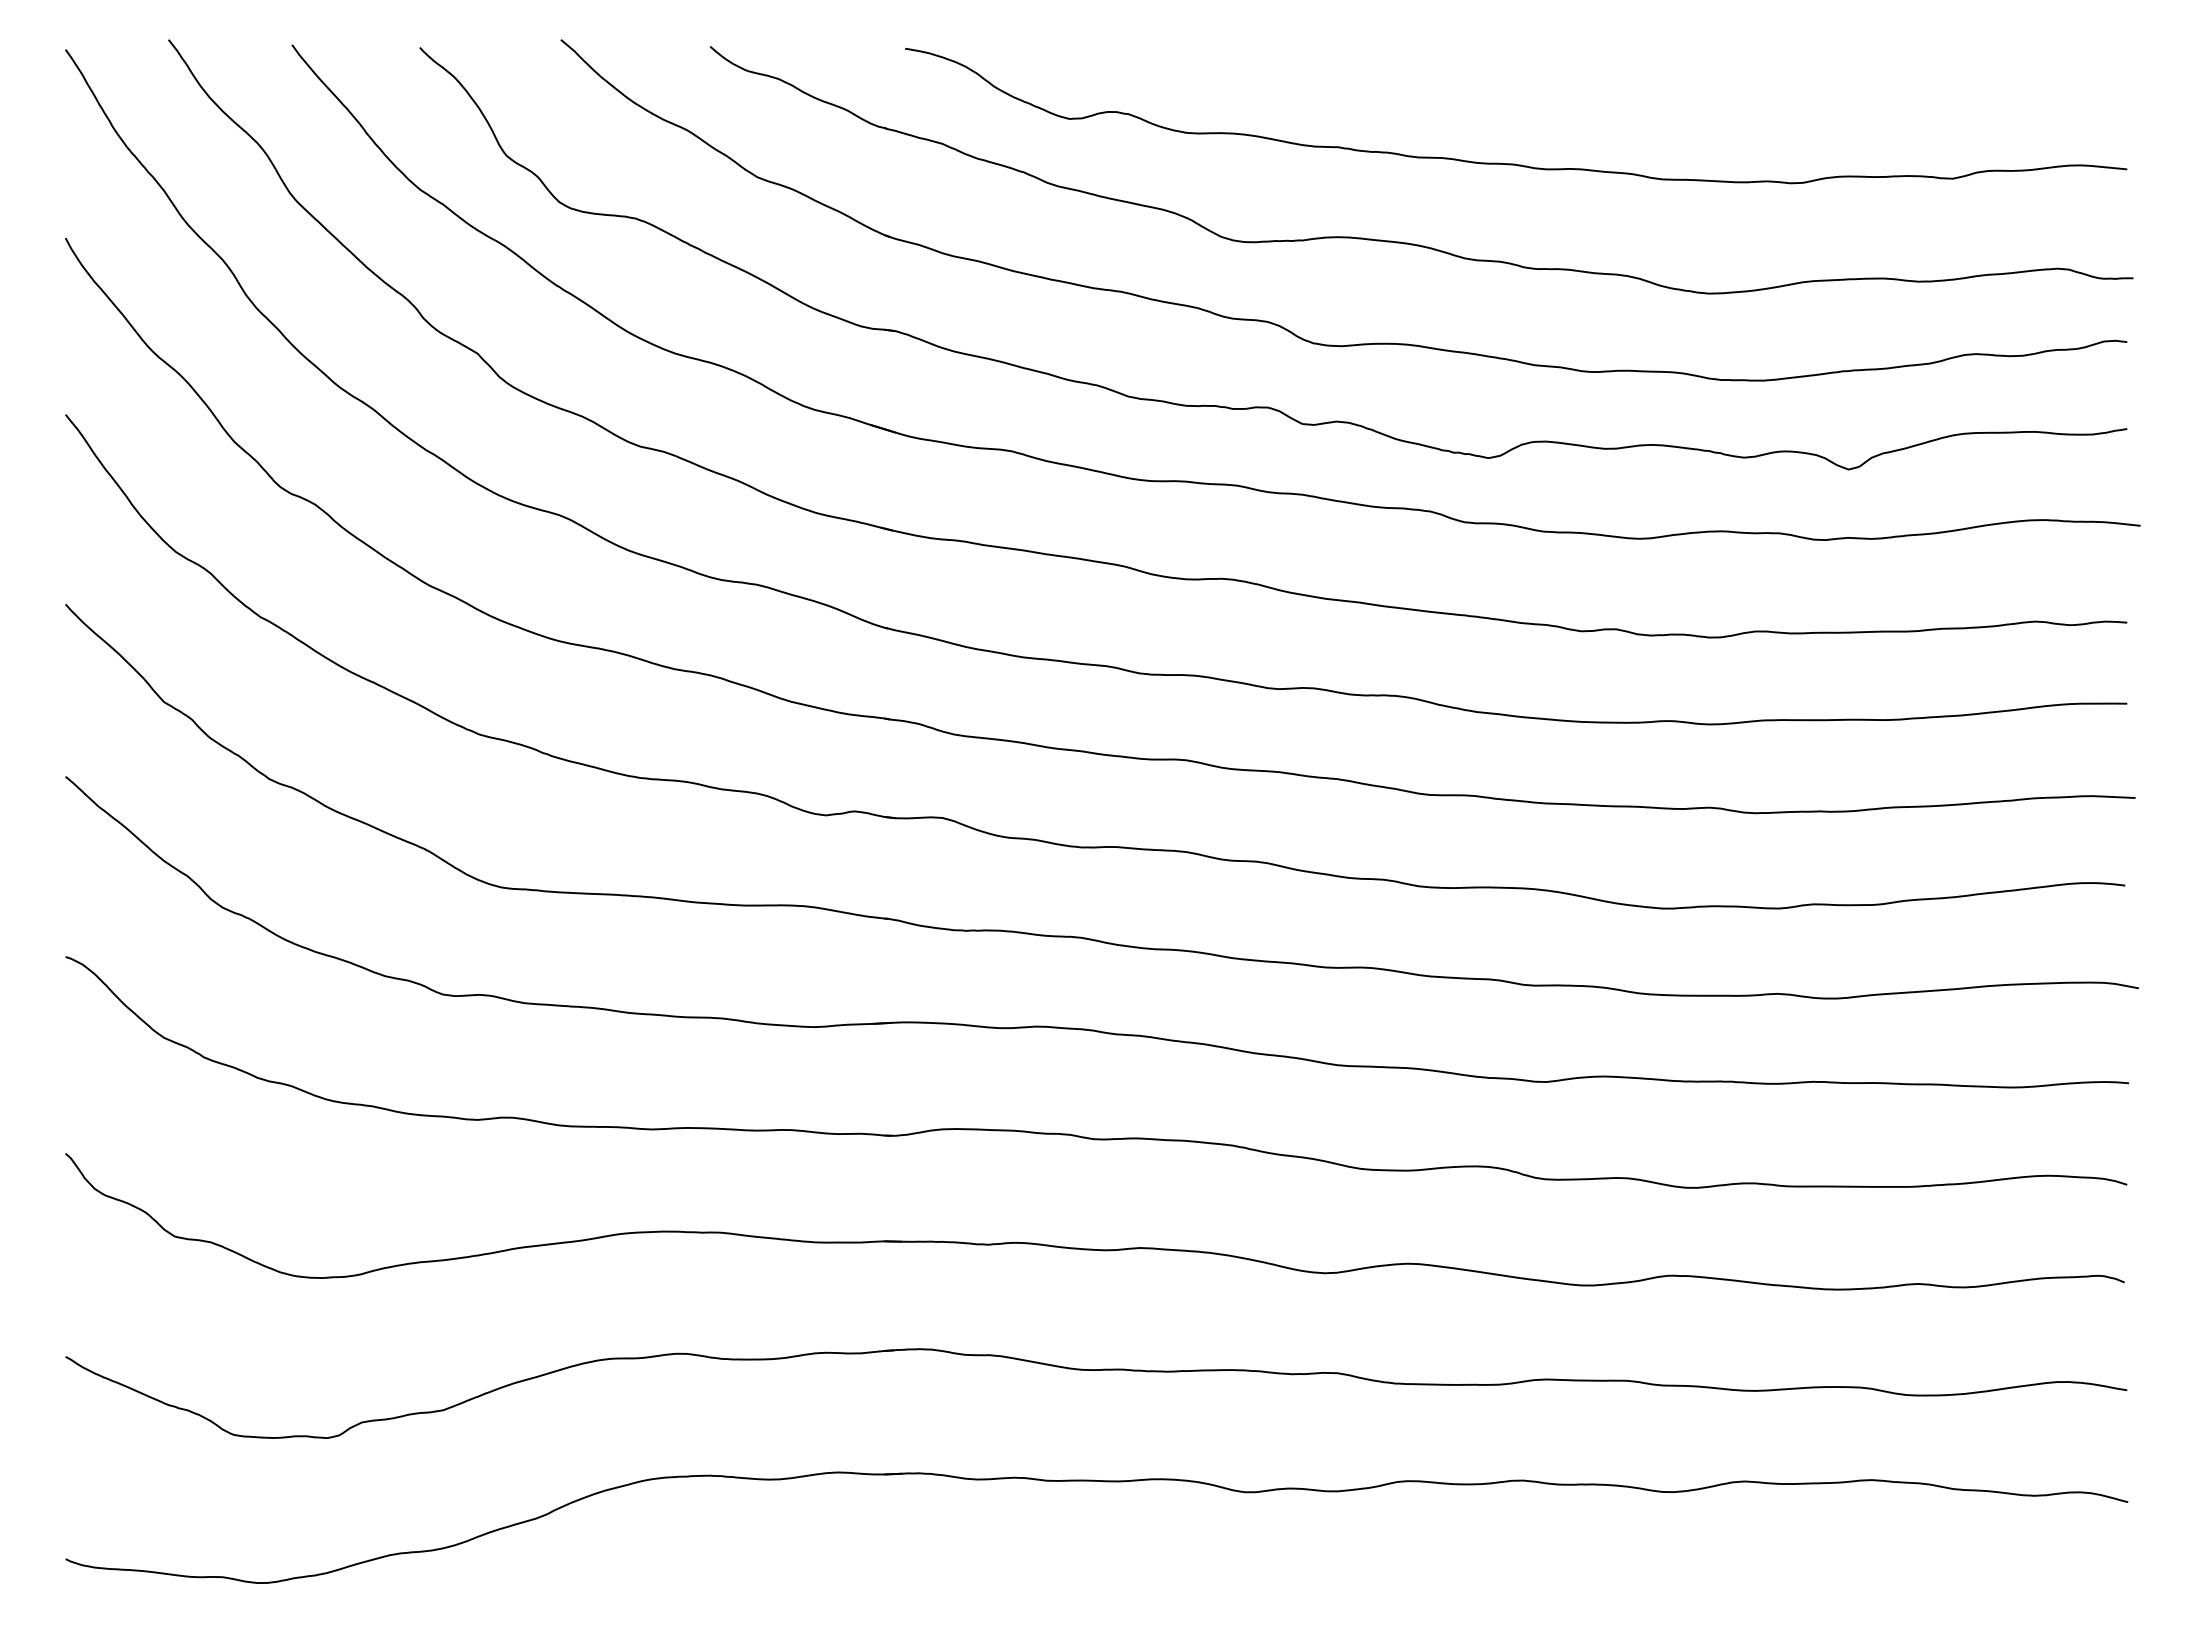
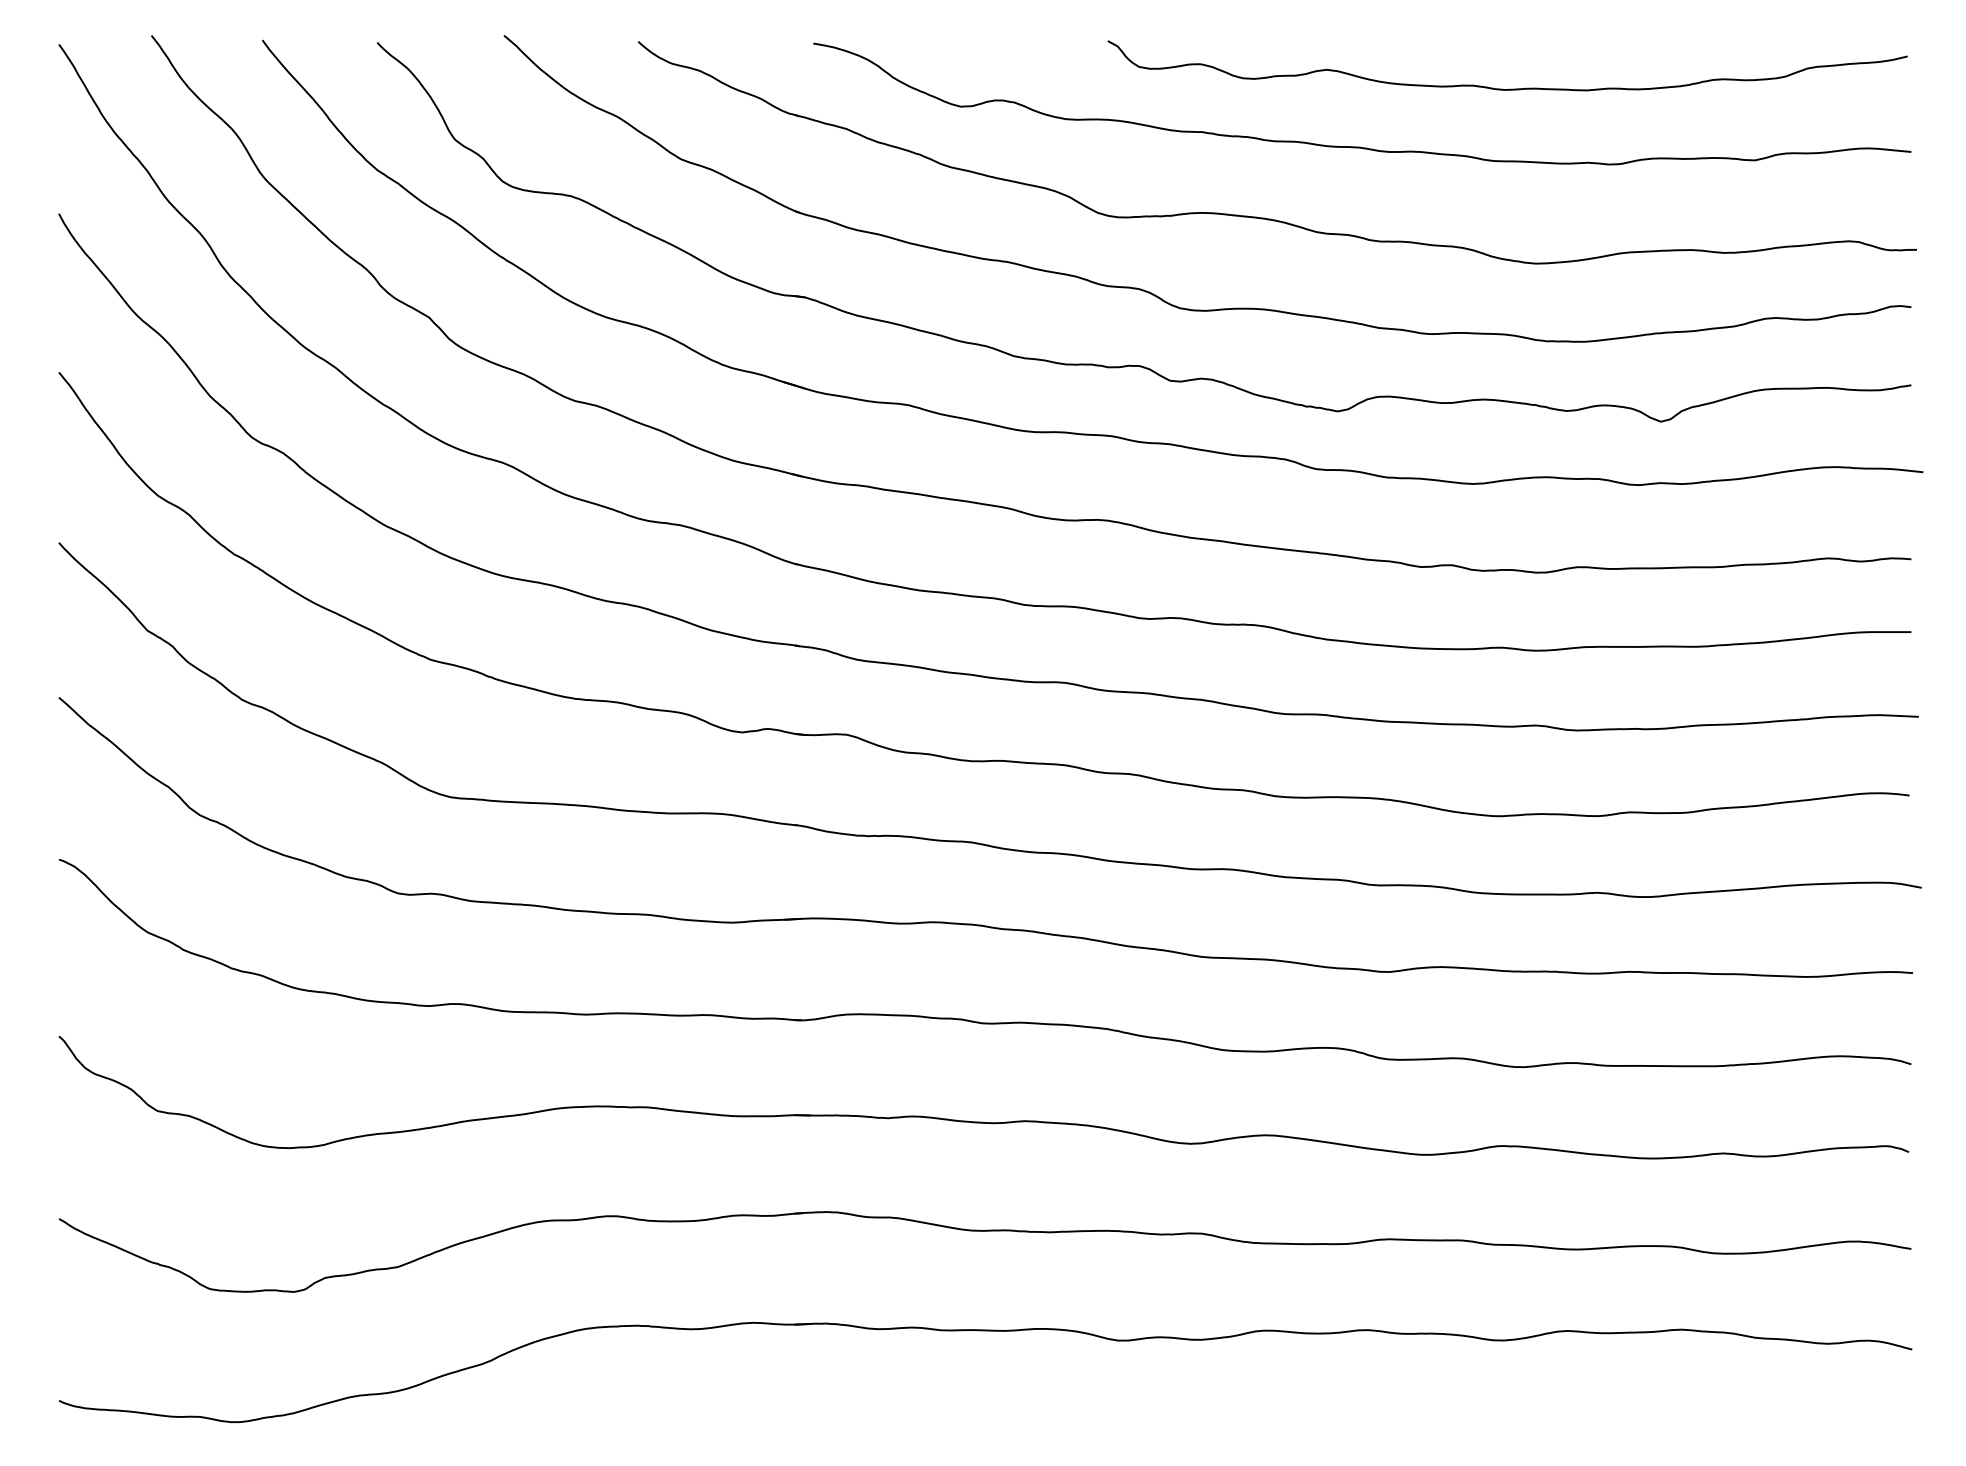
curve: (1677, 99) -> (1507, 89), added

